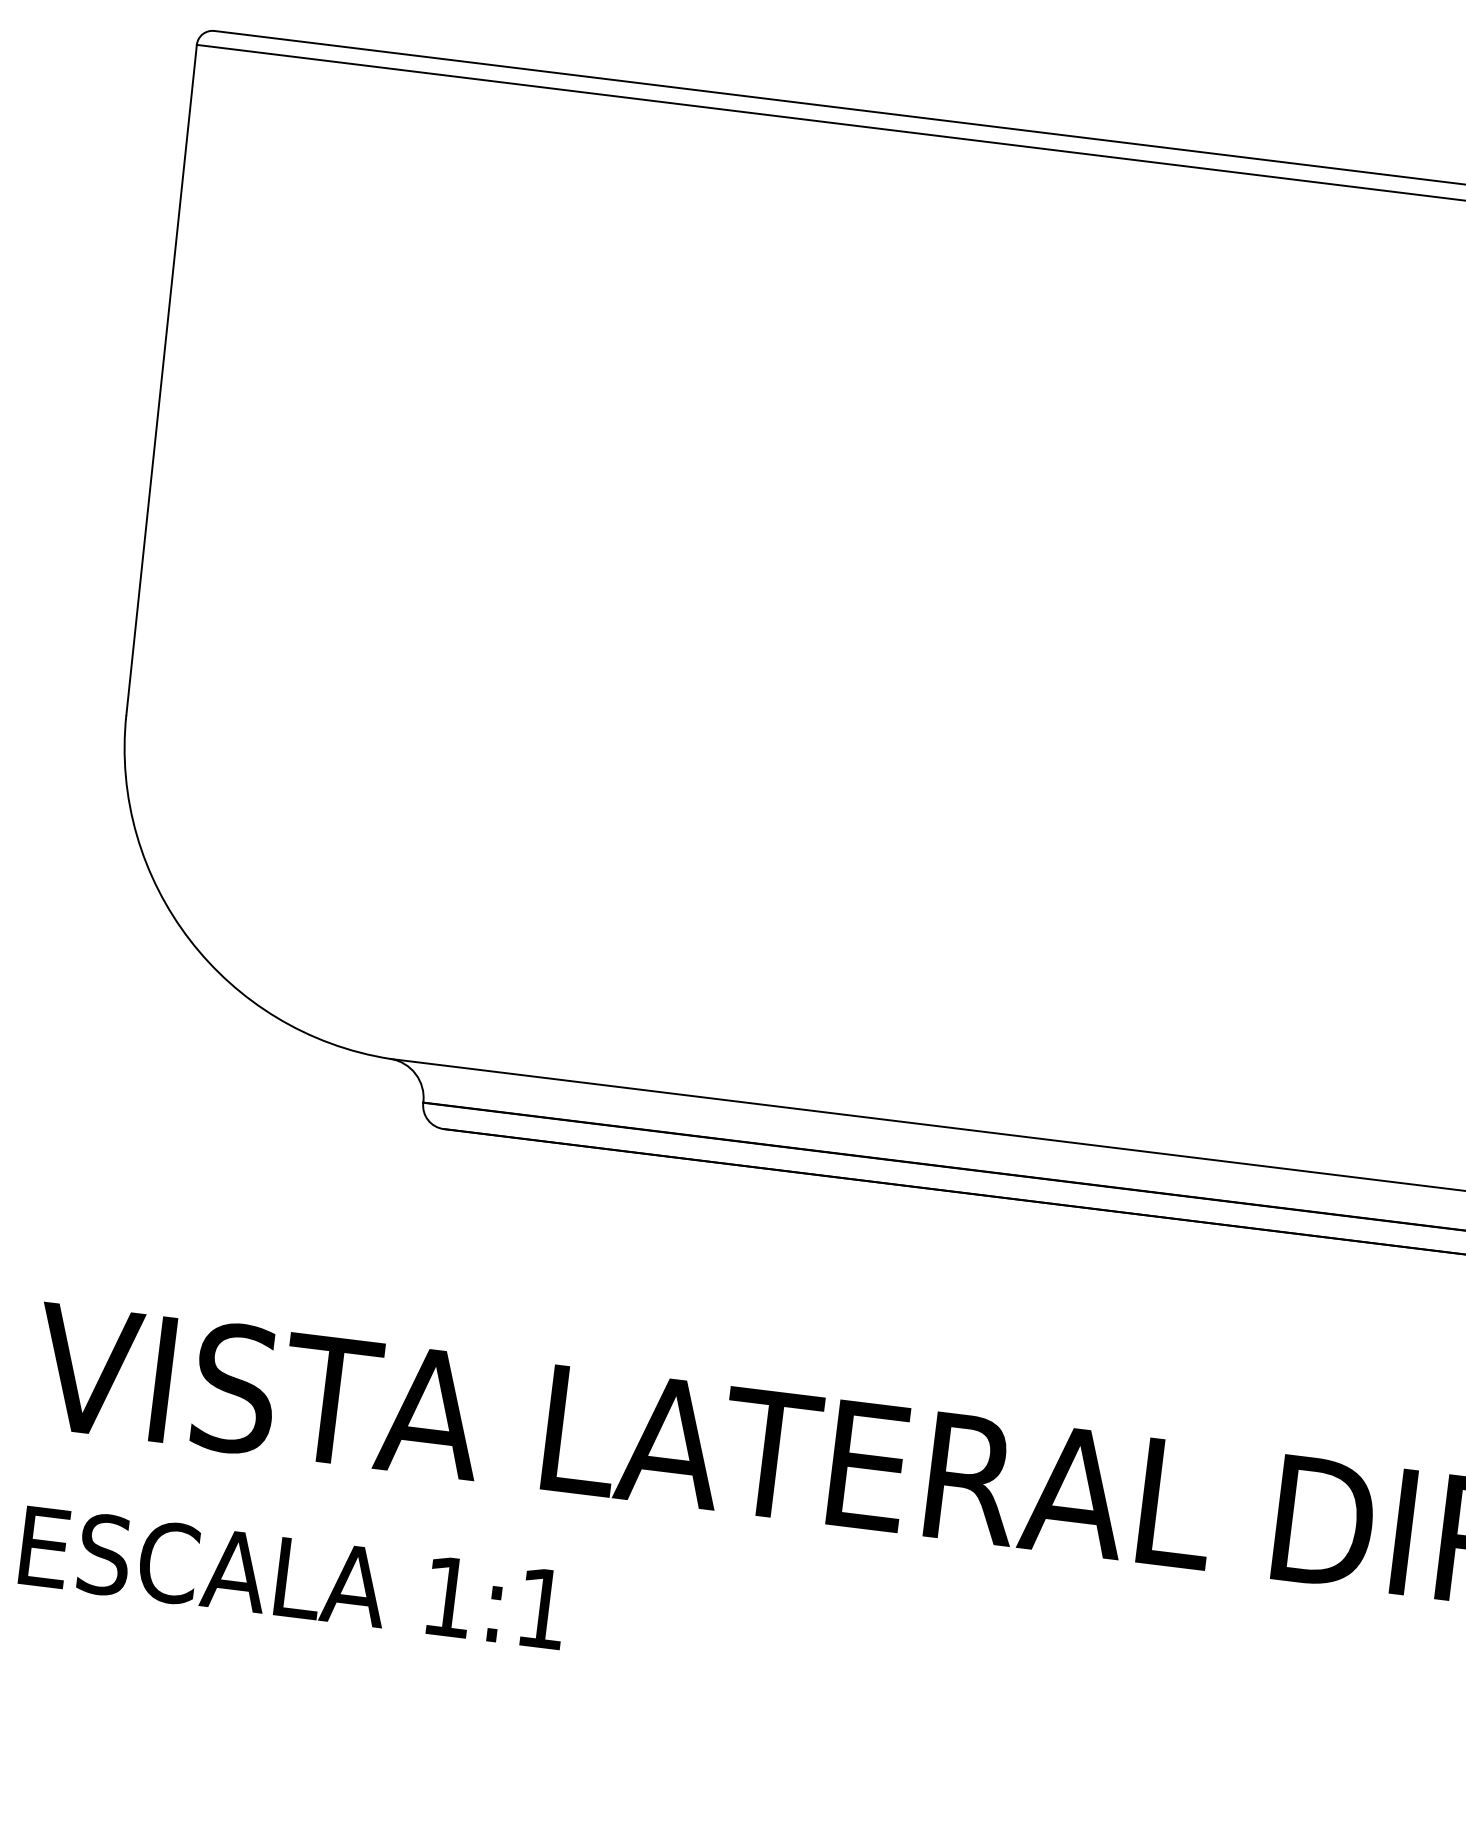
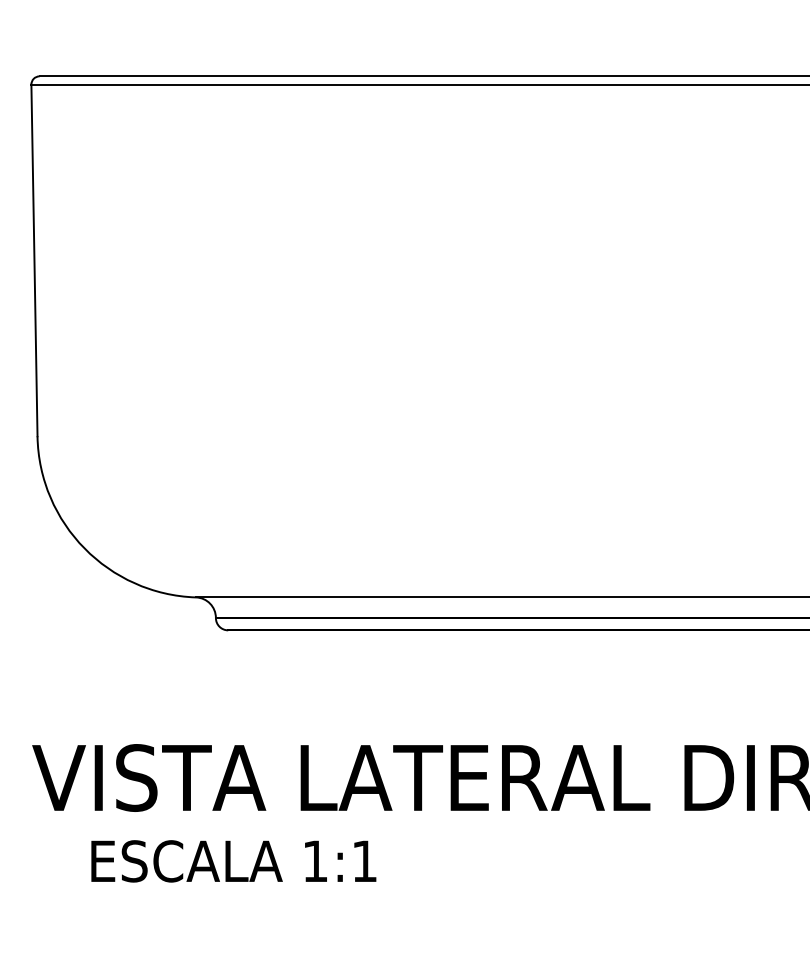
text: (292, 1578) -> (233, 861), moved

